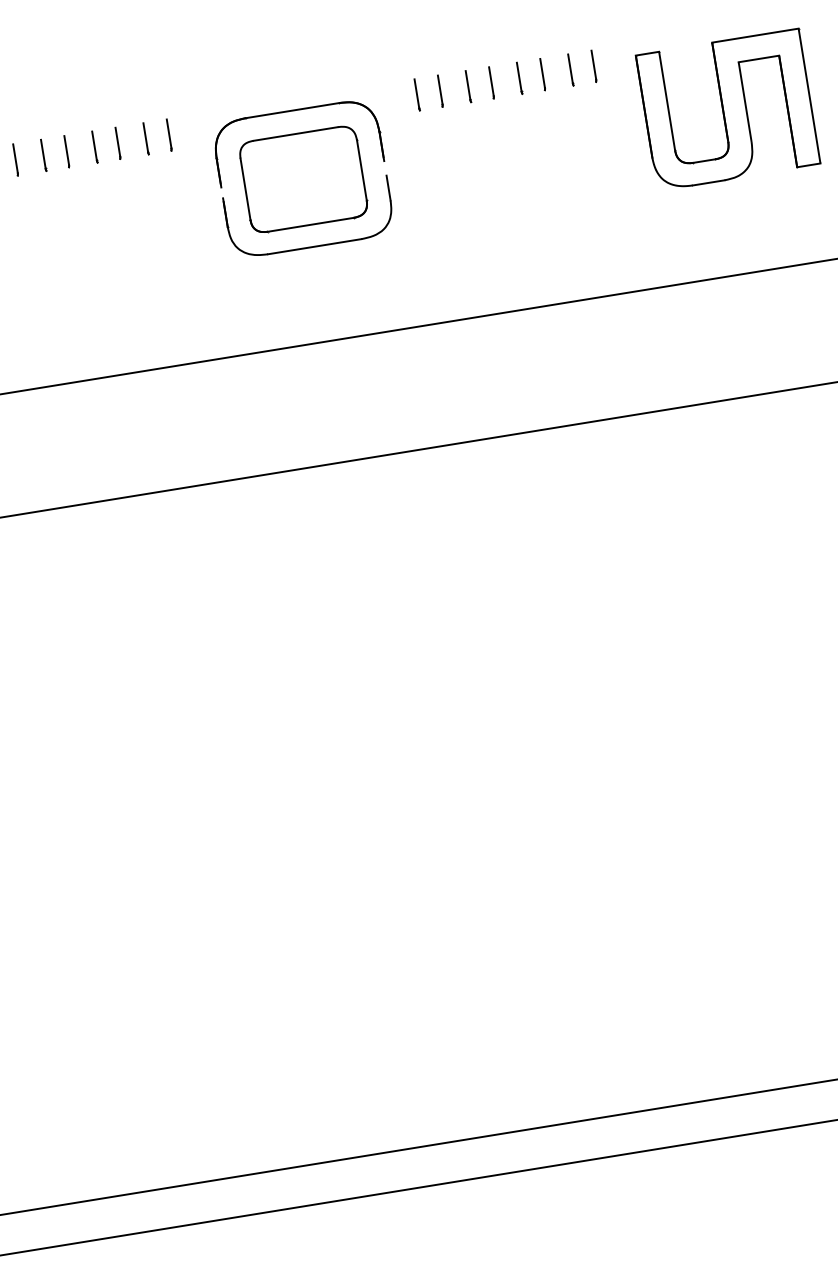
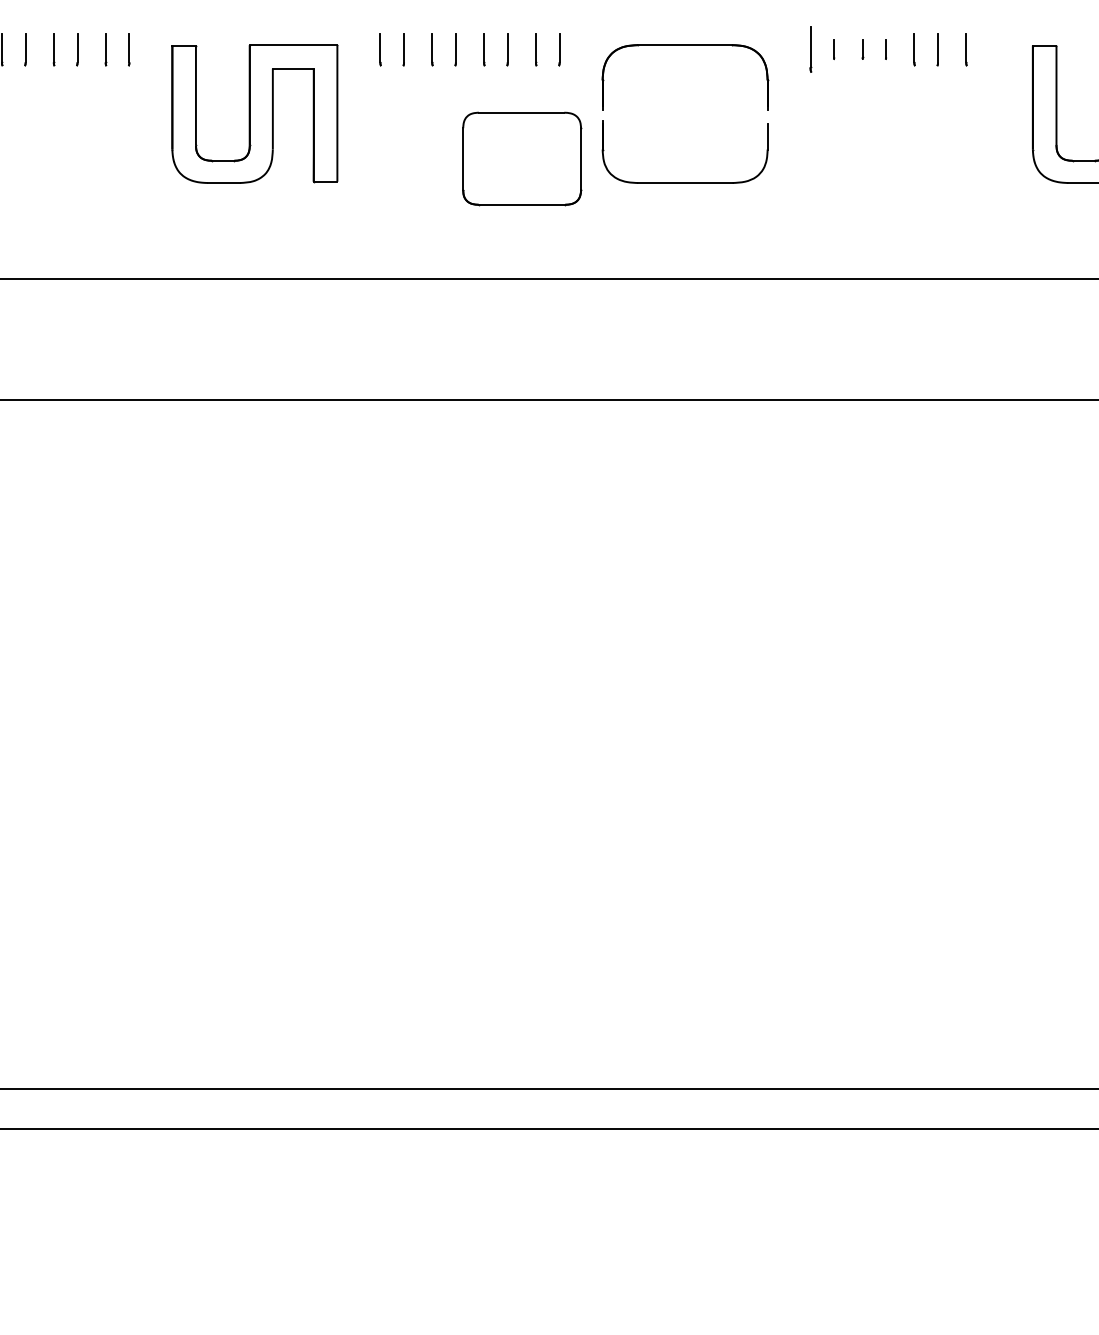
line: (593, 66) -> (989, 49), removed
part: (490, 82) -> (885, 49), size x0.6
part: (468, 86) -> (862, 49), size x0.6
part: (439, 91) -> (833, 49), size x0.6
part: (416, 94) -> (810, 49), size x1.4
part: (303, 179) -> (522, 158), moved

